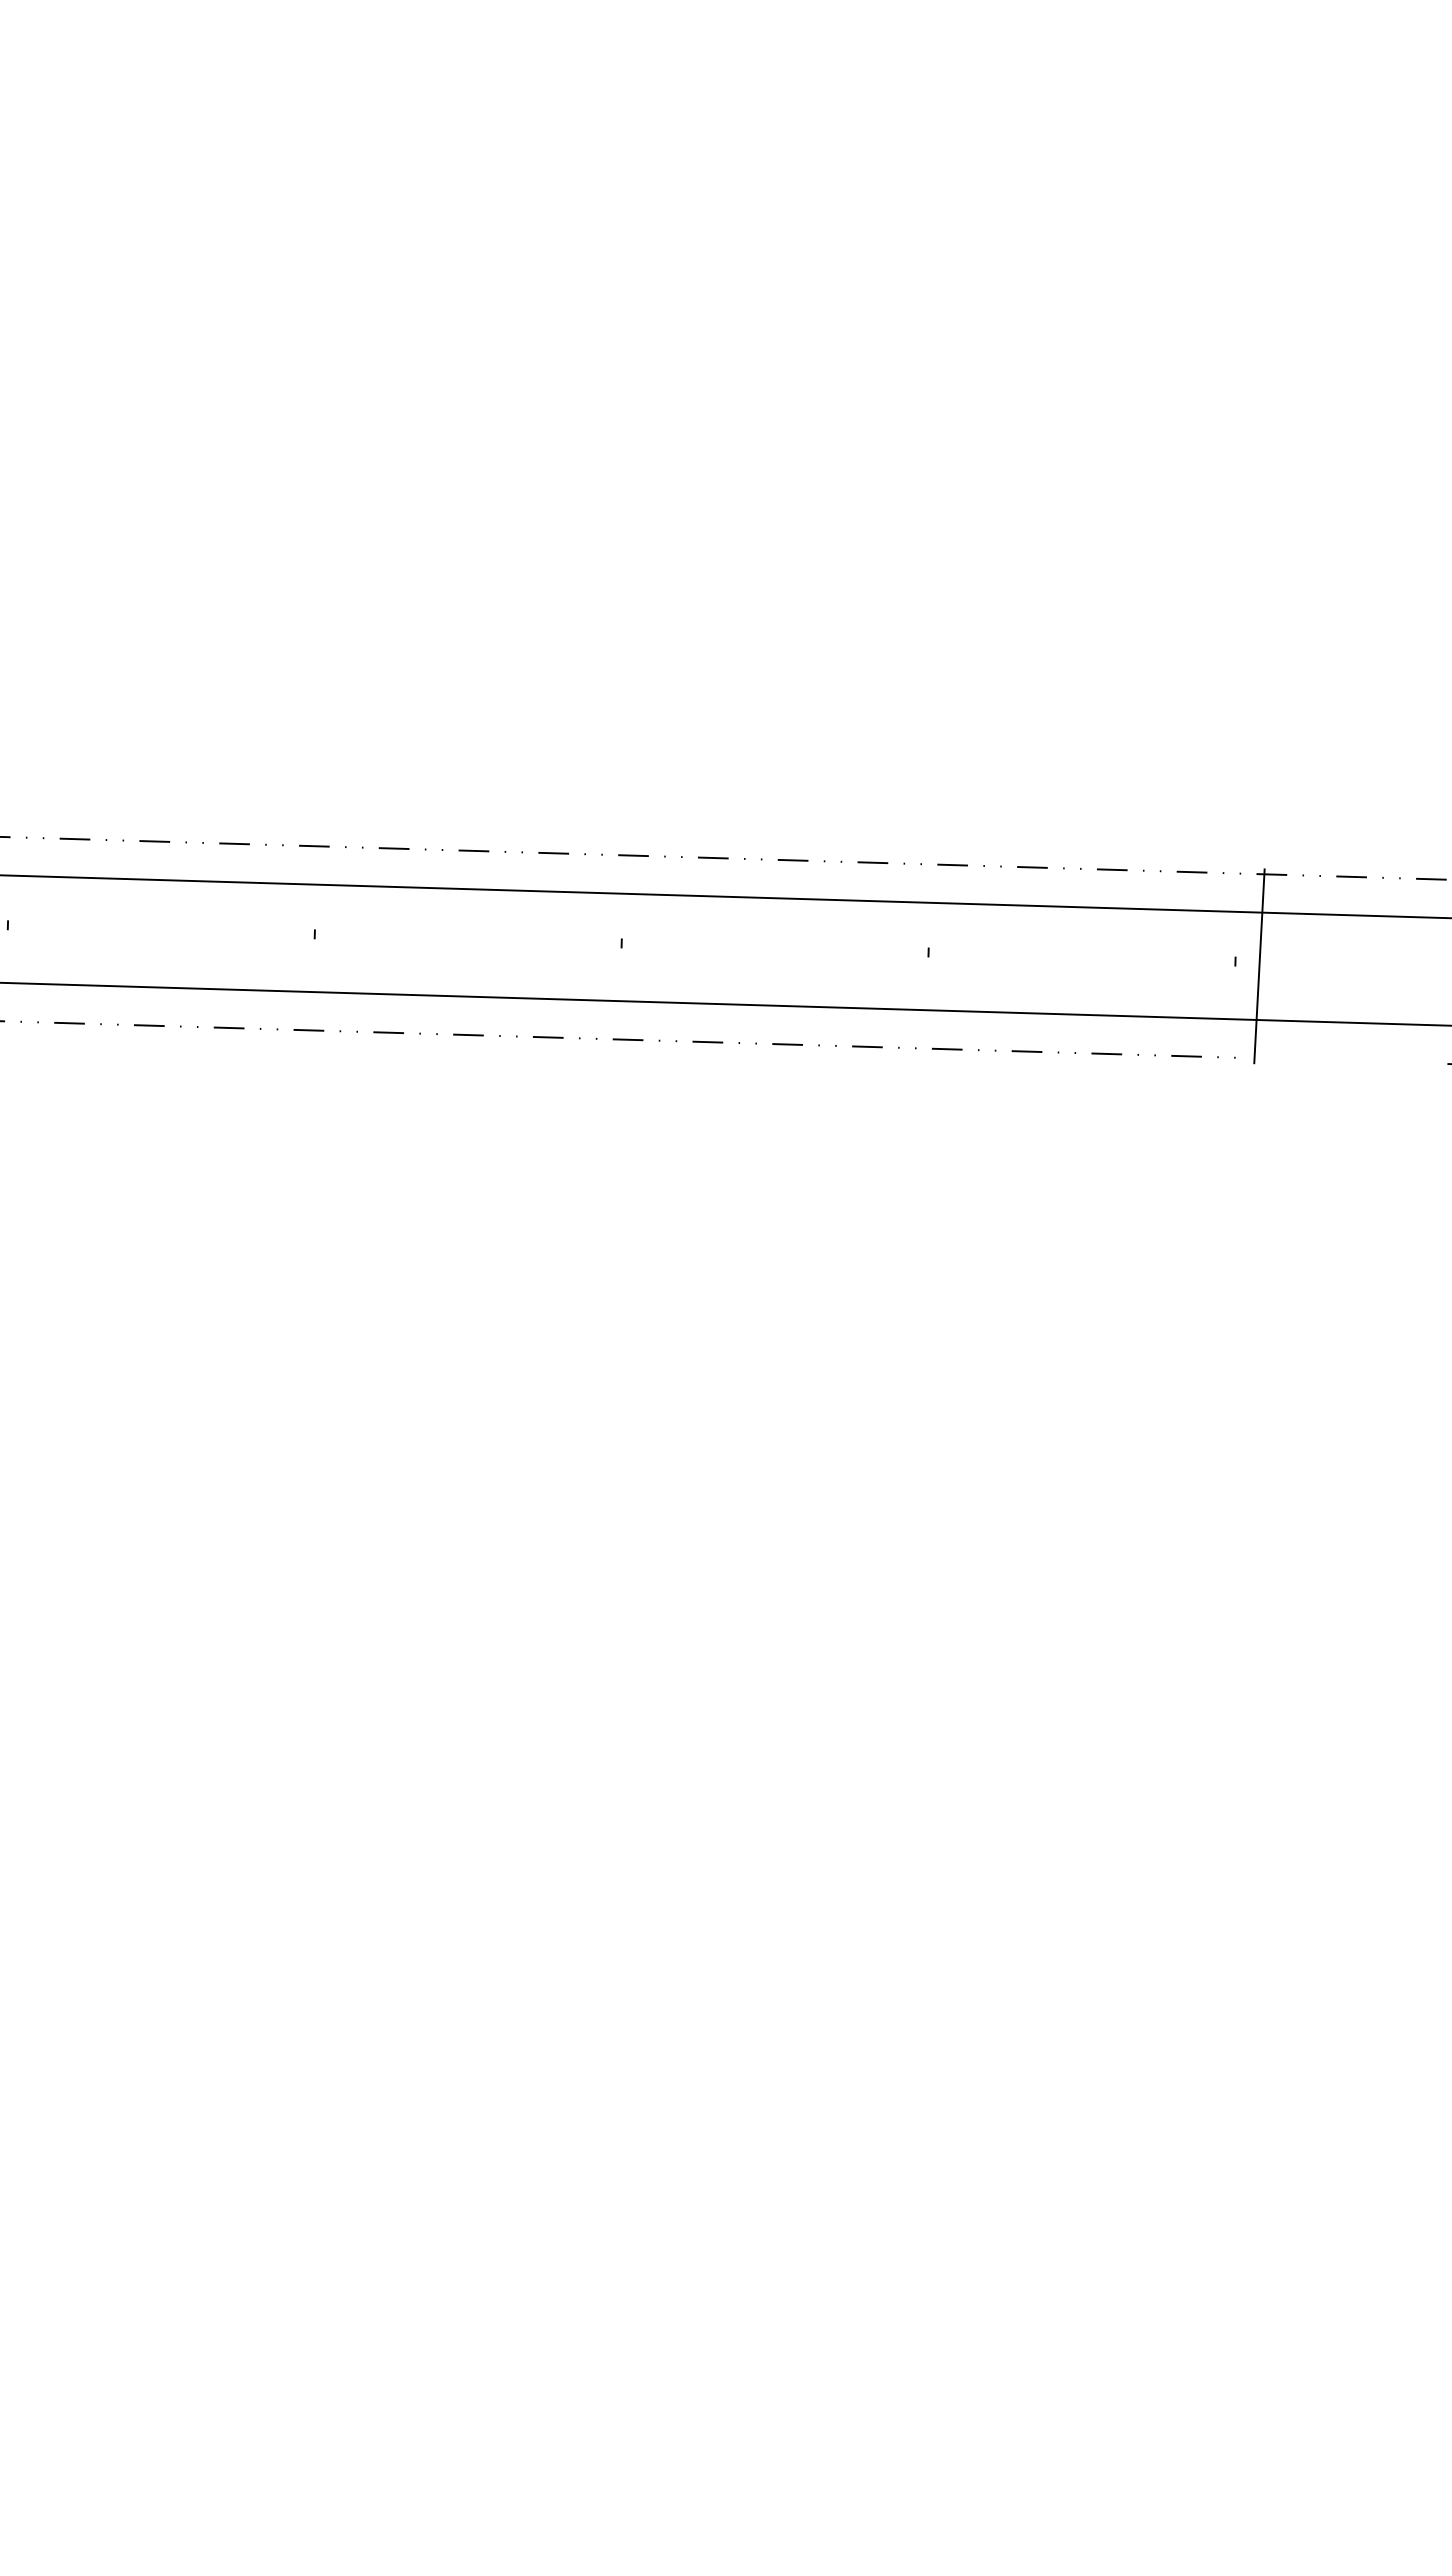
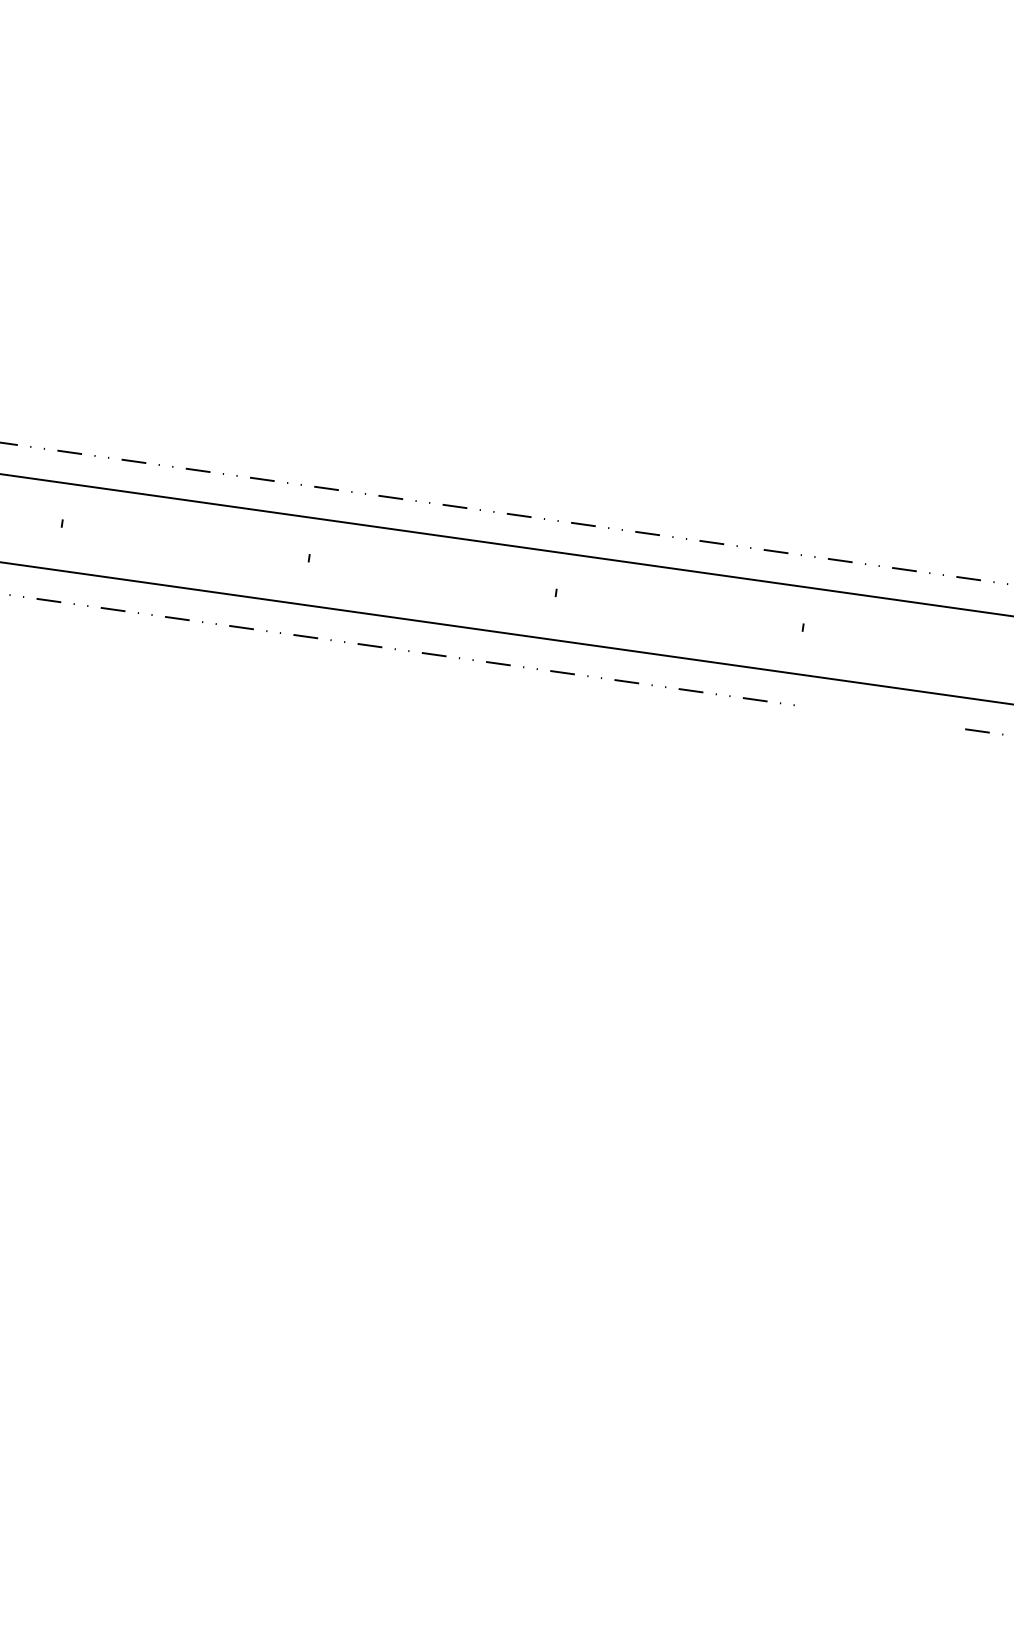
line: (1259, 966) -> (822, 633), removed

